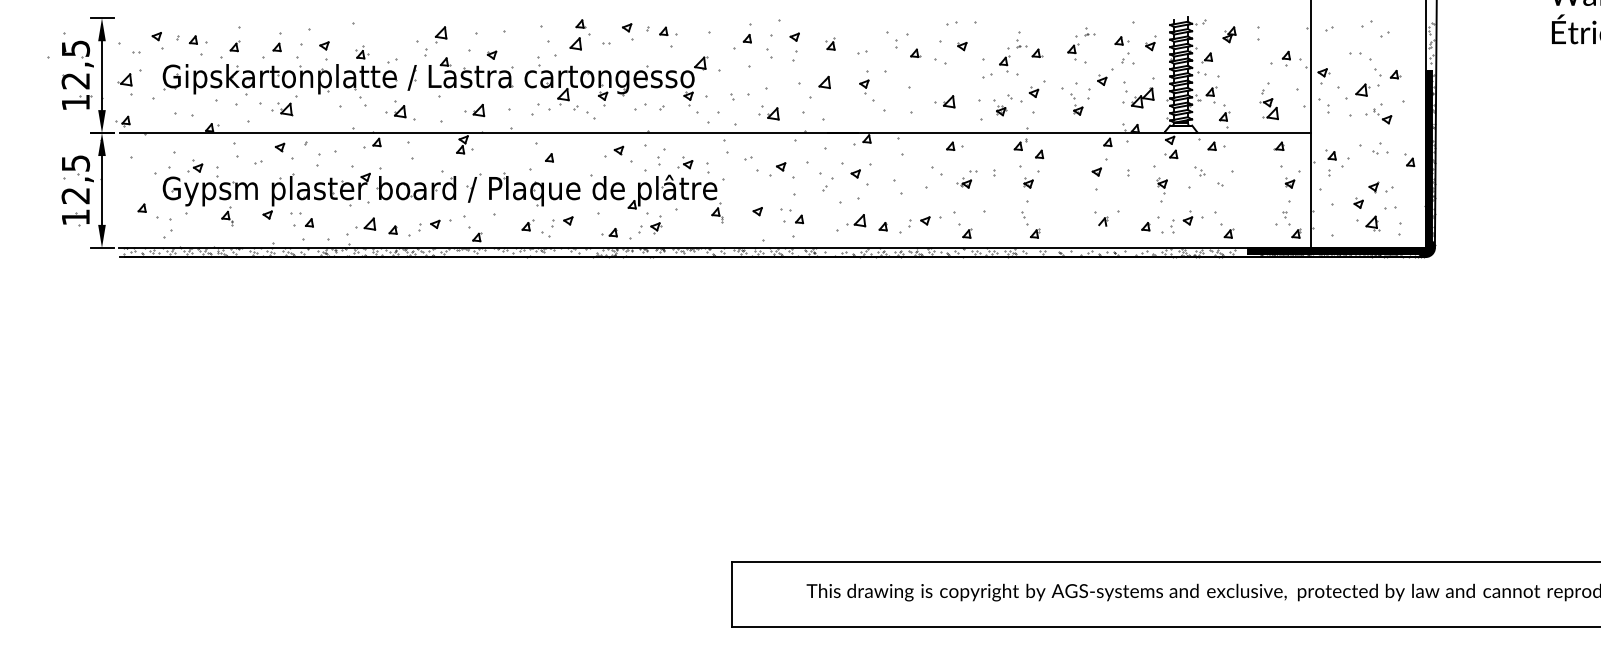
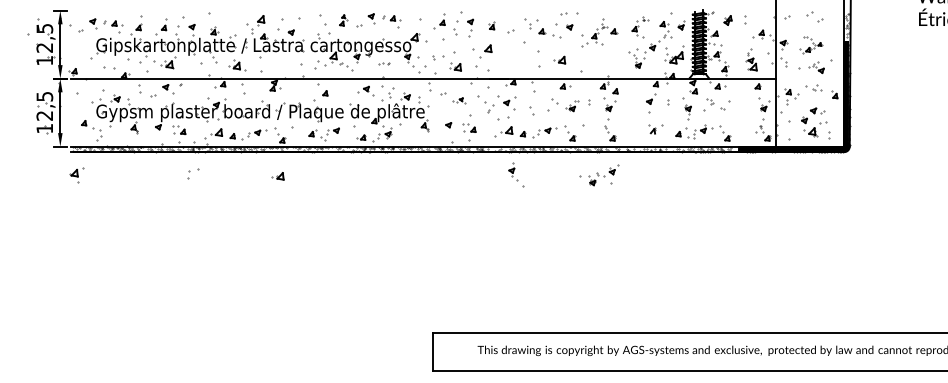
part: (580, 34) -> (343, 20), size x0.6
part: (1368, 75) -> (810, 44), size x0.6
part: (129, 83) -> (76, 175), moved
part: (872, 90) -> (516, 174), moved
part: (1012, 98) -> (599, 175), moved
part: (649, 107) -> (384, 63), size x0.6
part: (473, 110) -> (277, 176), moved
part: (326, 158) -> (193, 173), moved
part: (776, 169) -> (459, 100), size x0.6

